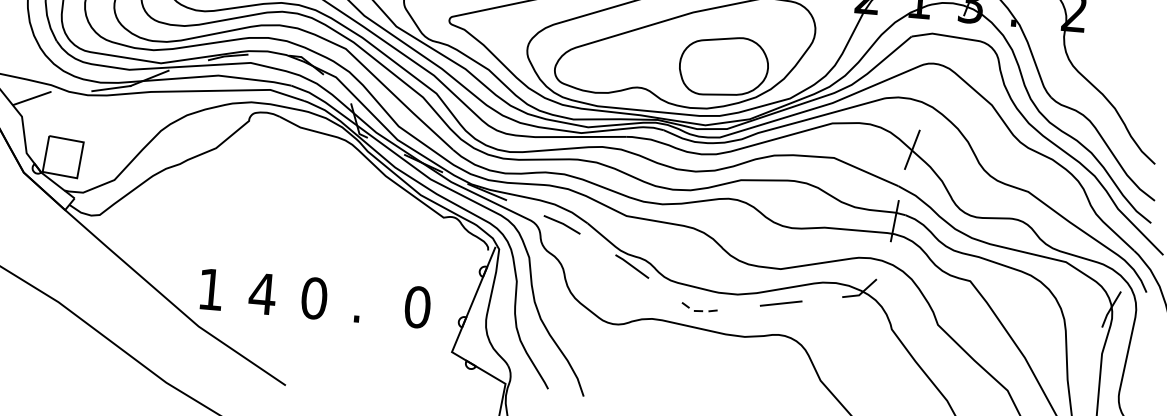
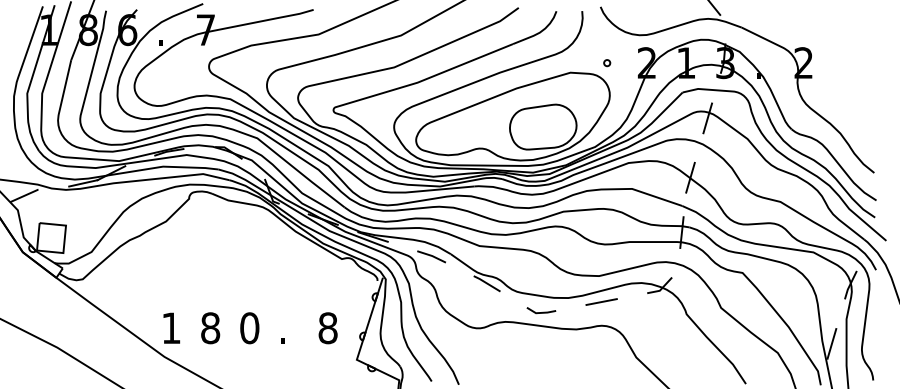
line: (941, 73) -> (707, 118), added
text: (262, 294) -> (210, 328), 4 -> 8
text: (416, 307) -> (327, 328), 0 -> 8
line: (699, 310) -> (540, 312), dashed -> solid
line: (1079, 384) -> (831, 343), added

